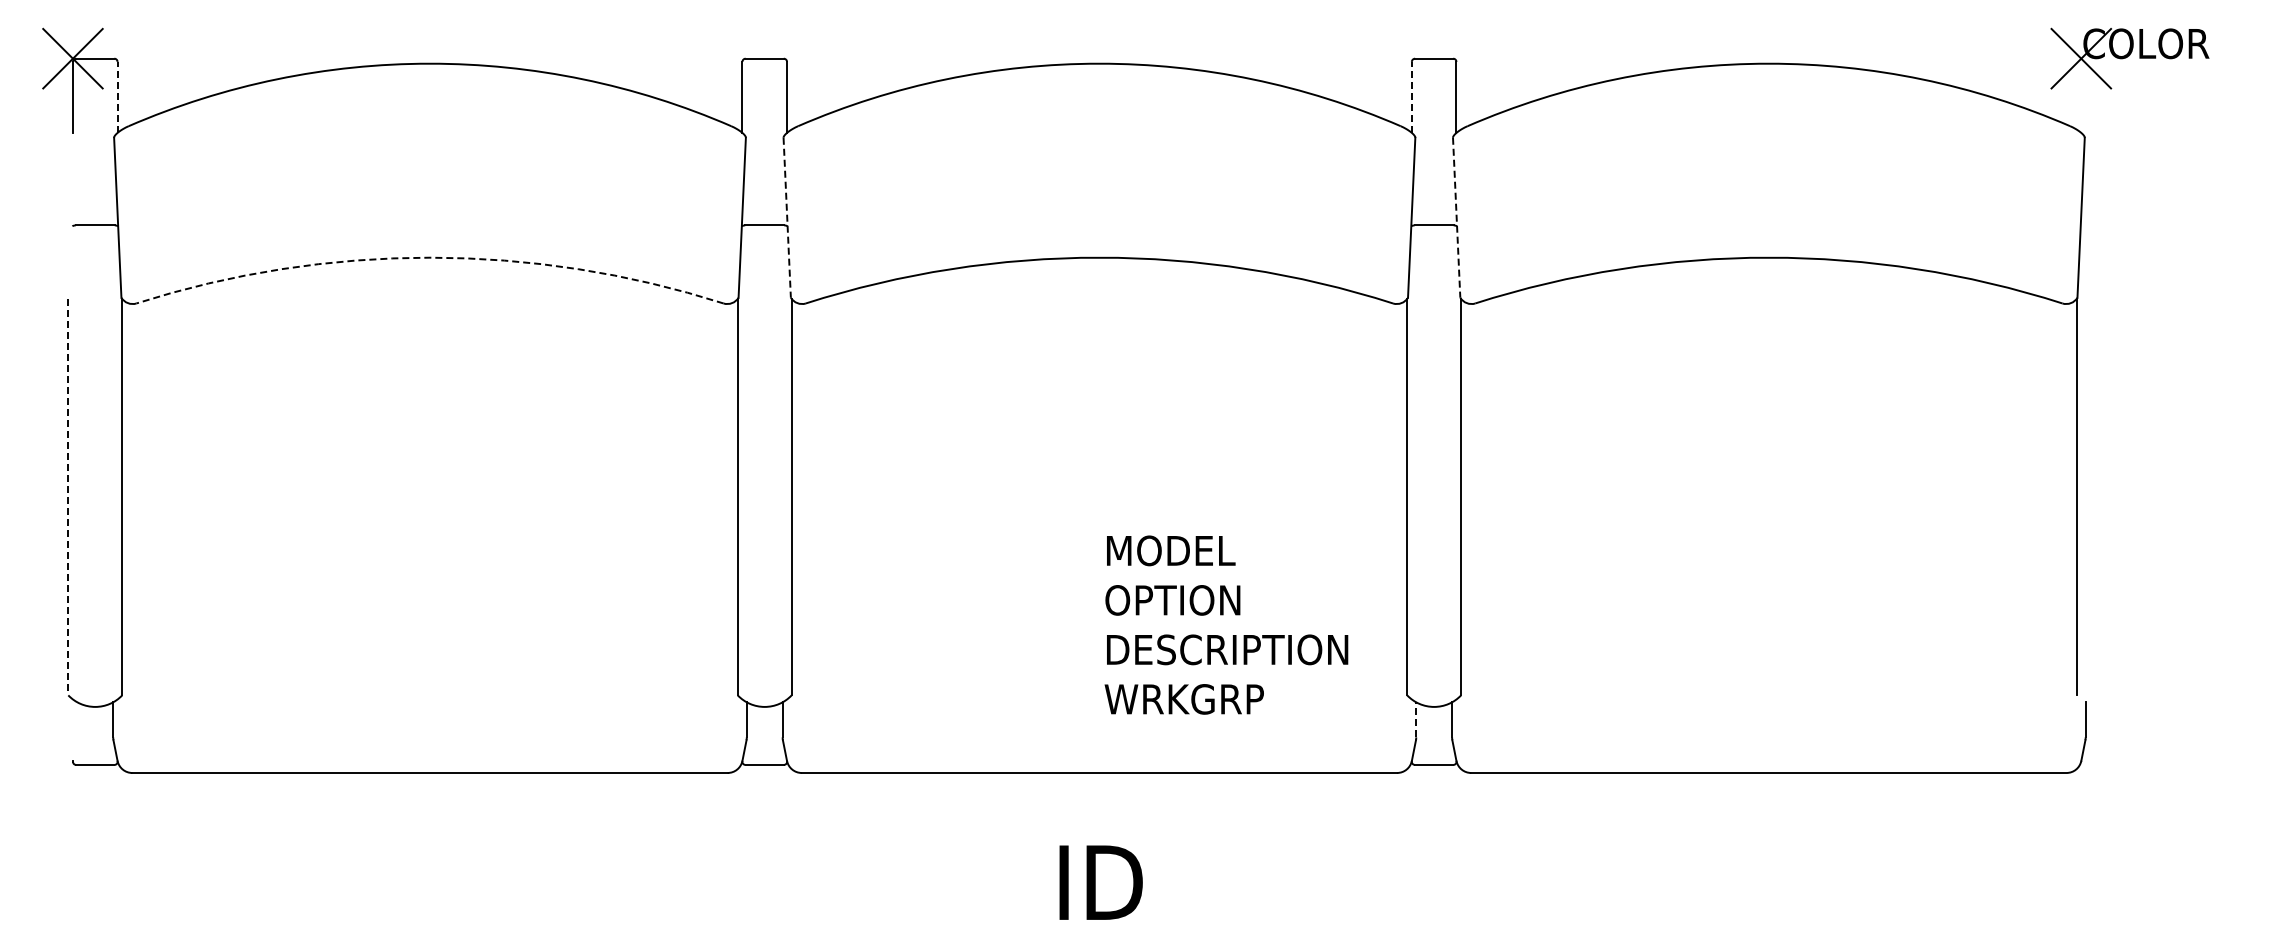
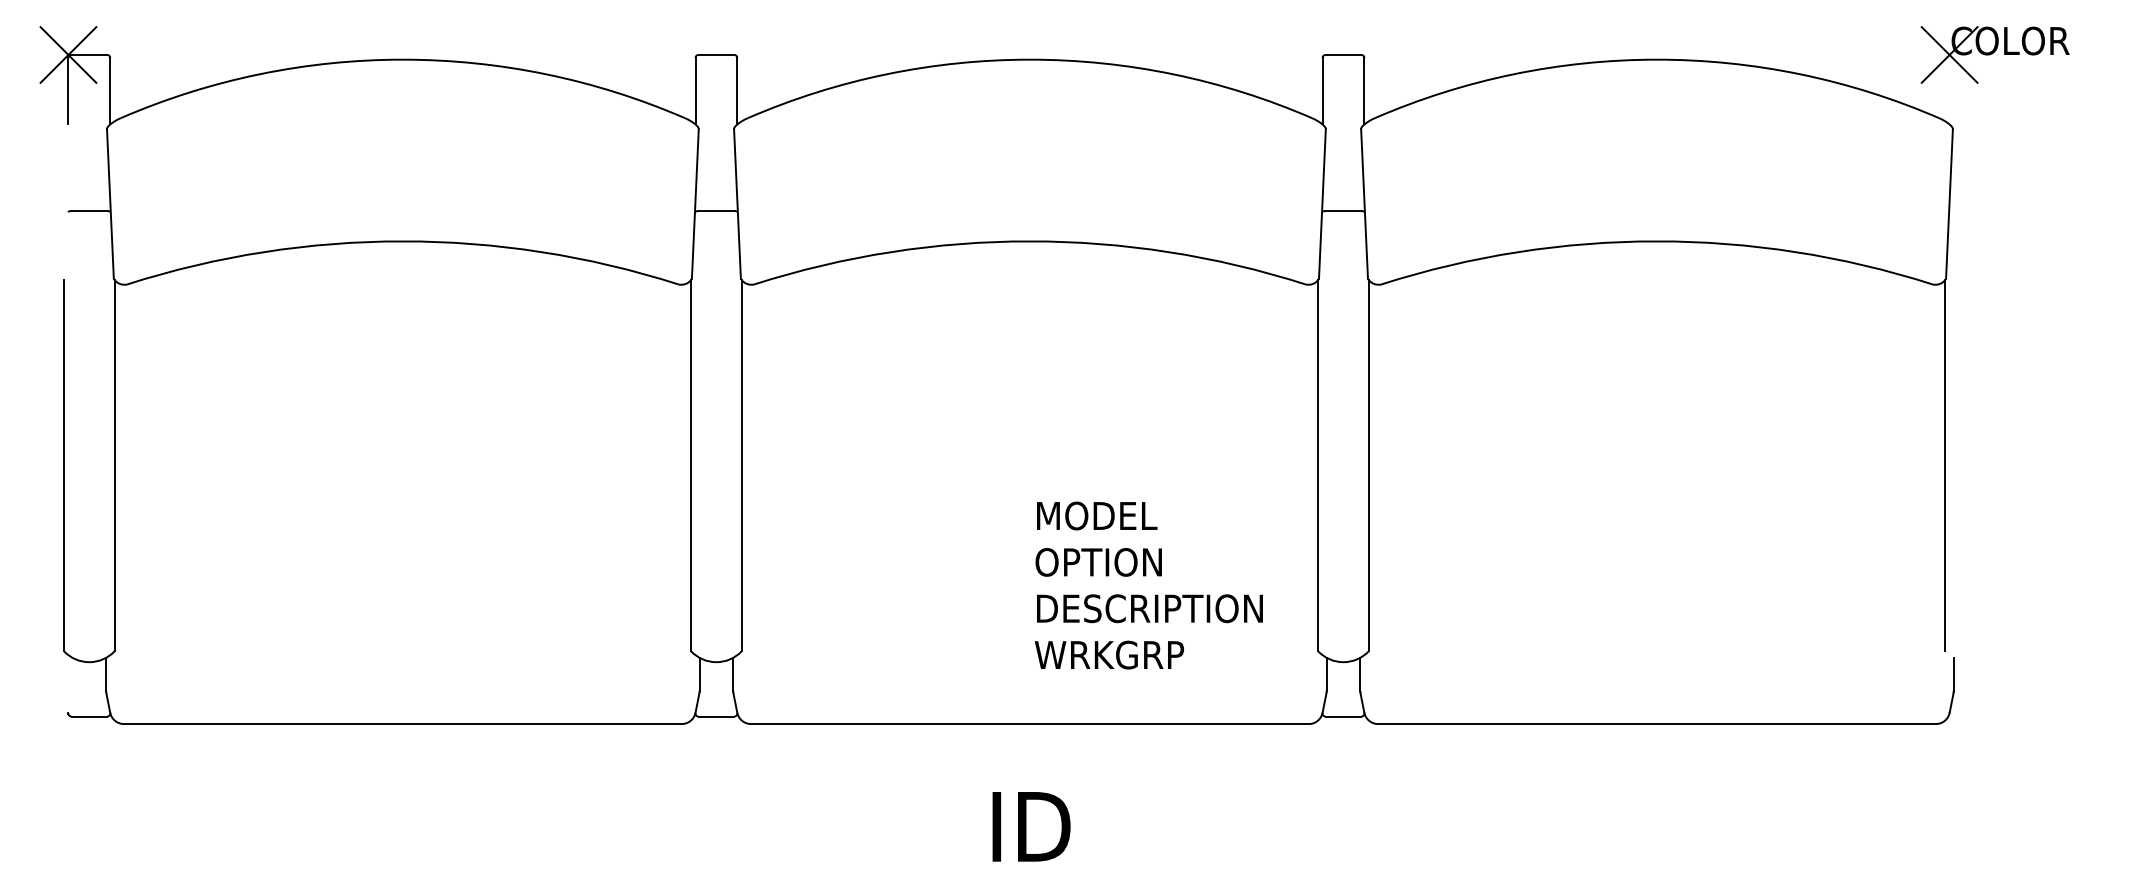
line: (117, 97) -> (110, 91), dashed -> solid
line: (1411, 97) -> (1322, 91), dashed -> solid
line: (787, 218) -> (737, 204), dashed -> solid
line: (1456, 218) -> (1364, 204), dashed -> solid
arc: (430, 257) -> (403, 241), dashed -> solid
line: (68, 497) -> (64, 466), dashed -> solid
line: (1416, 719) -> (1326, 673), dashed -> solid

